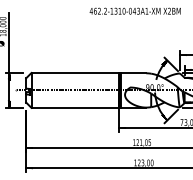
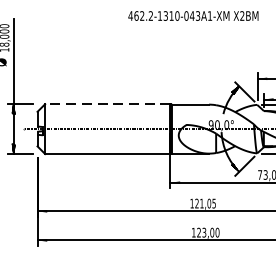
line: (75, 72) -> (108, 103), solid -> dashed

